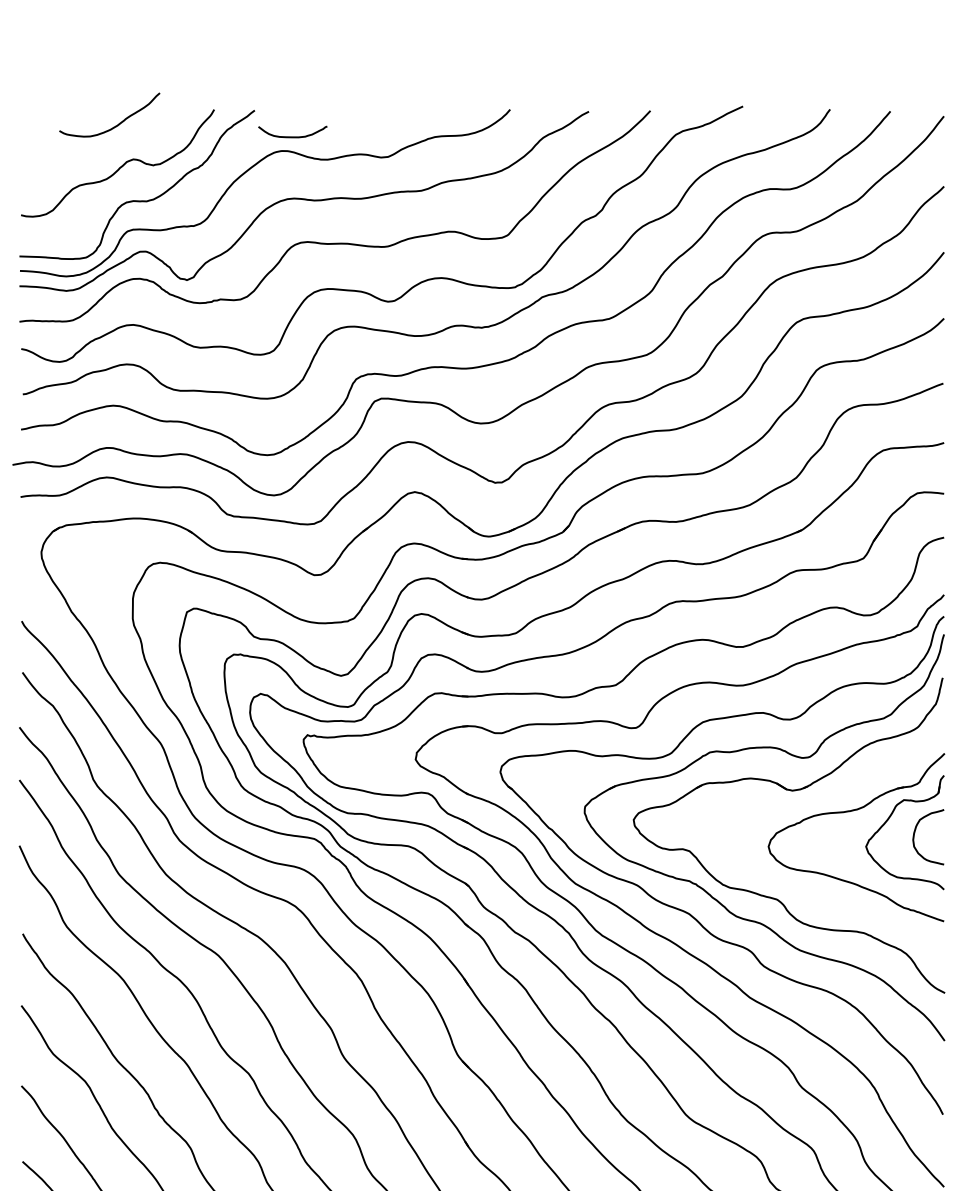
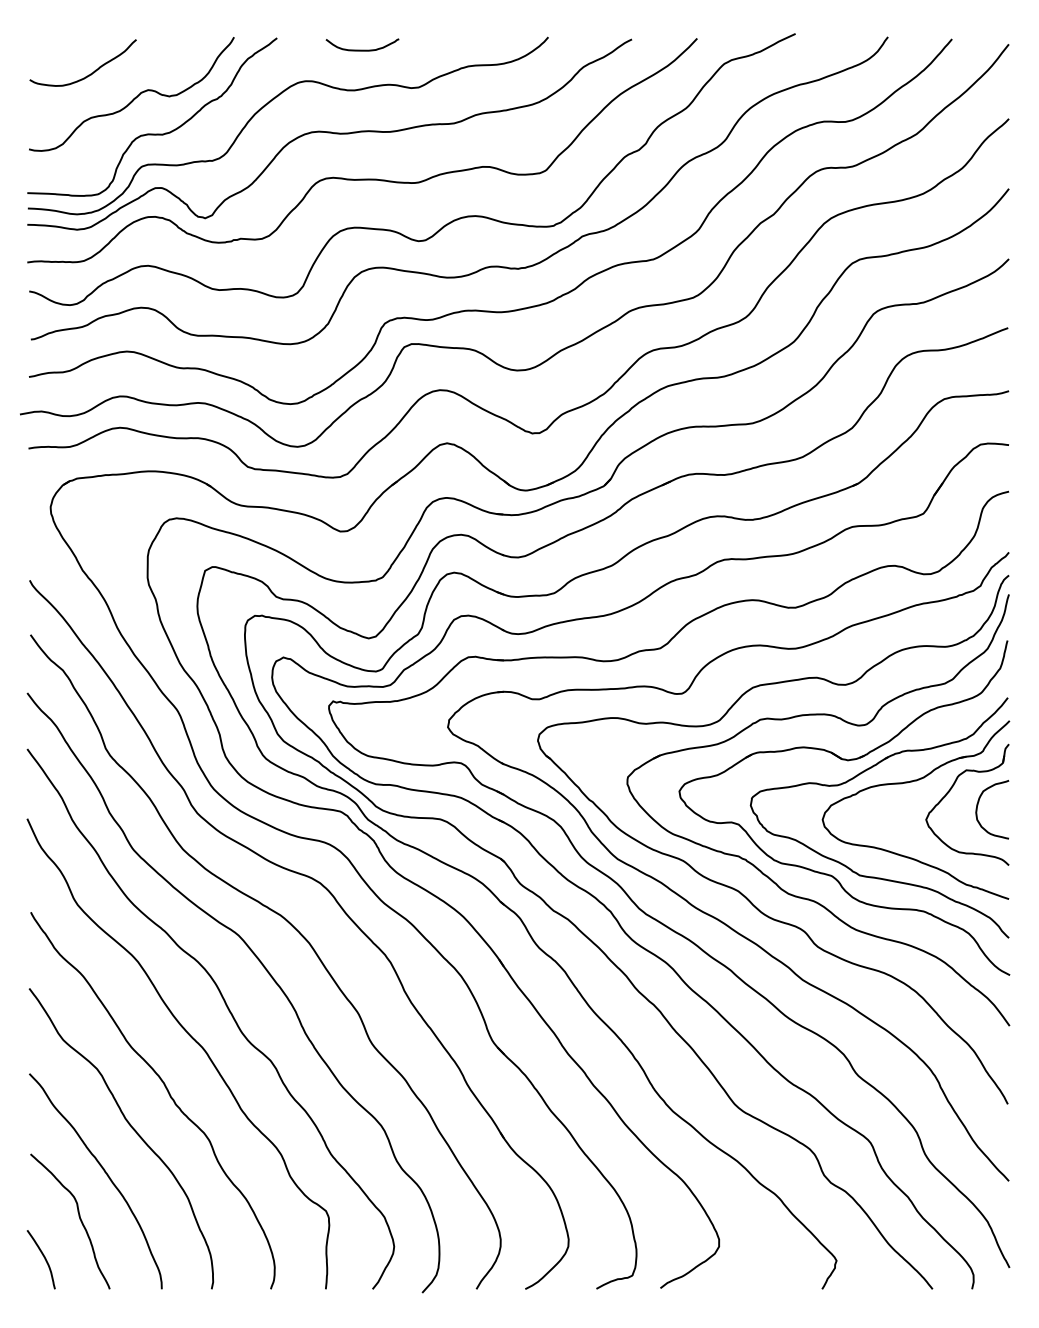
curve: (114, 125) -> (88, 74), moved
curve: (292, 136) -> (362, 49), moved
part: (797, 808) -> (853, 779), added

